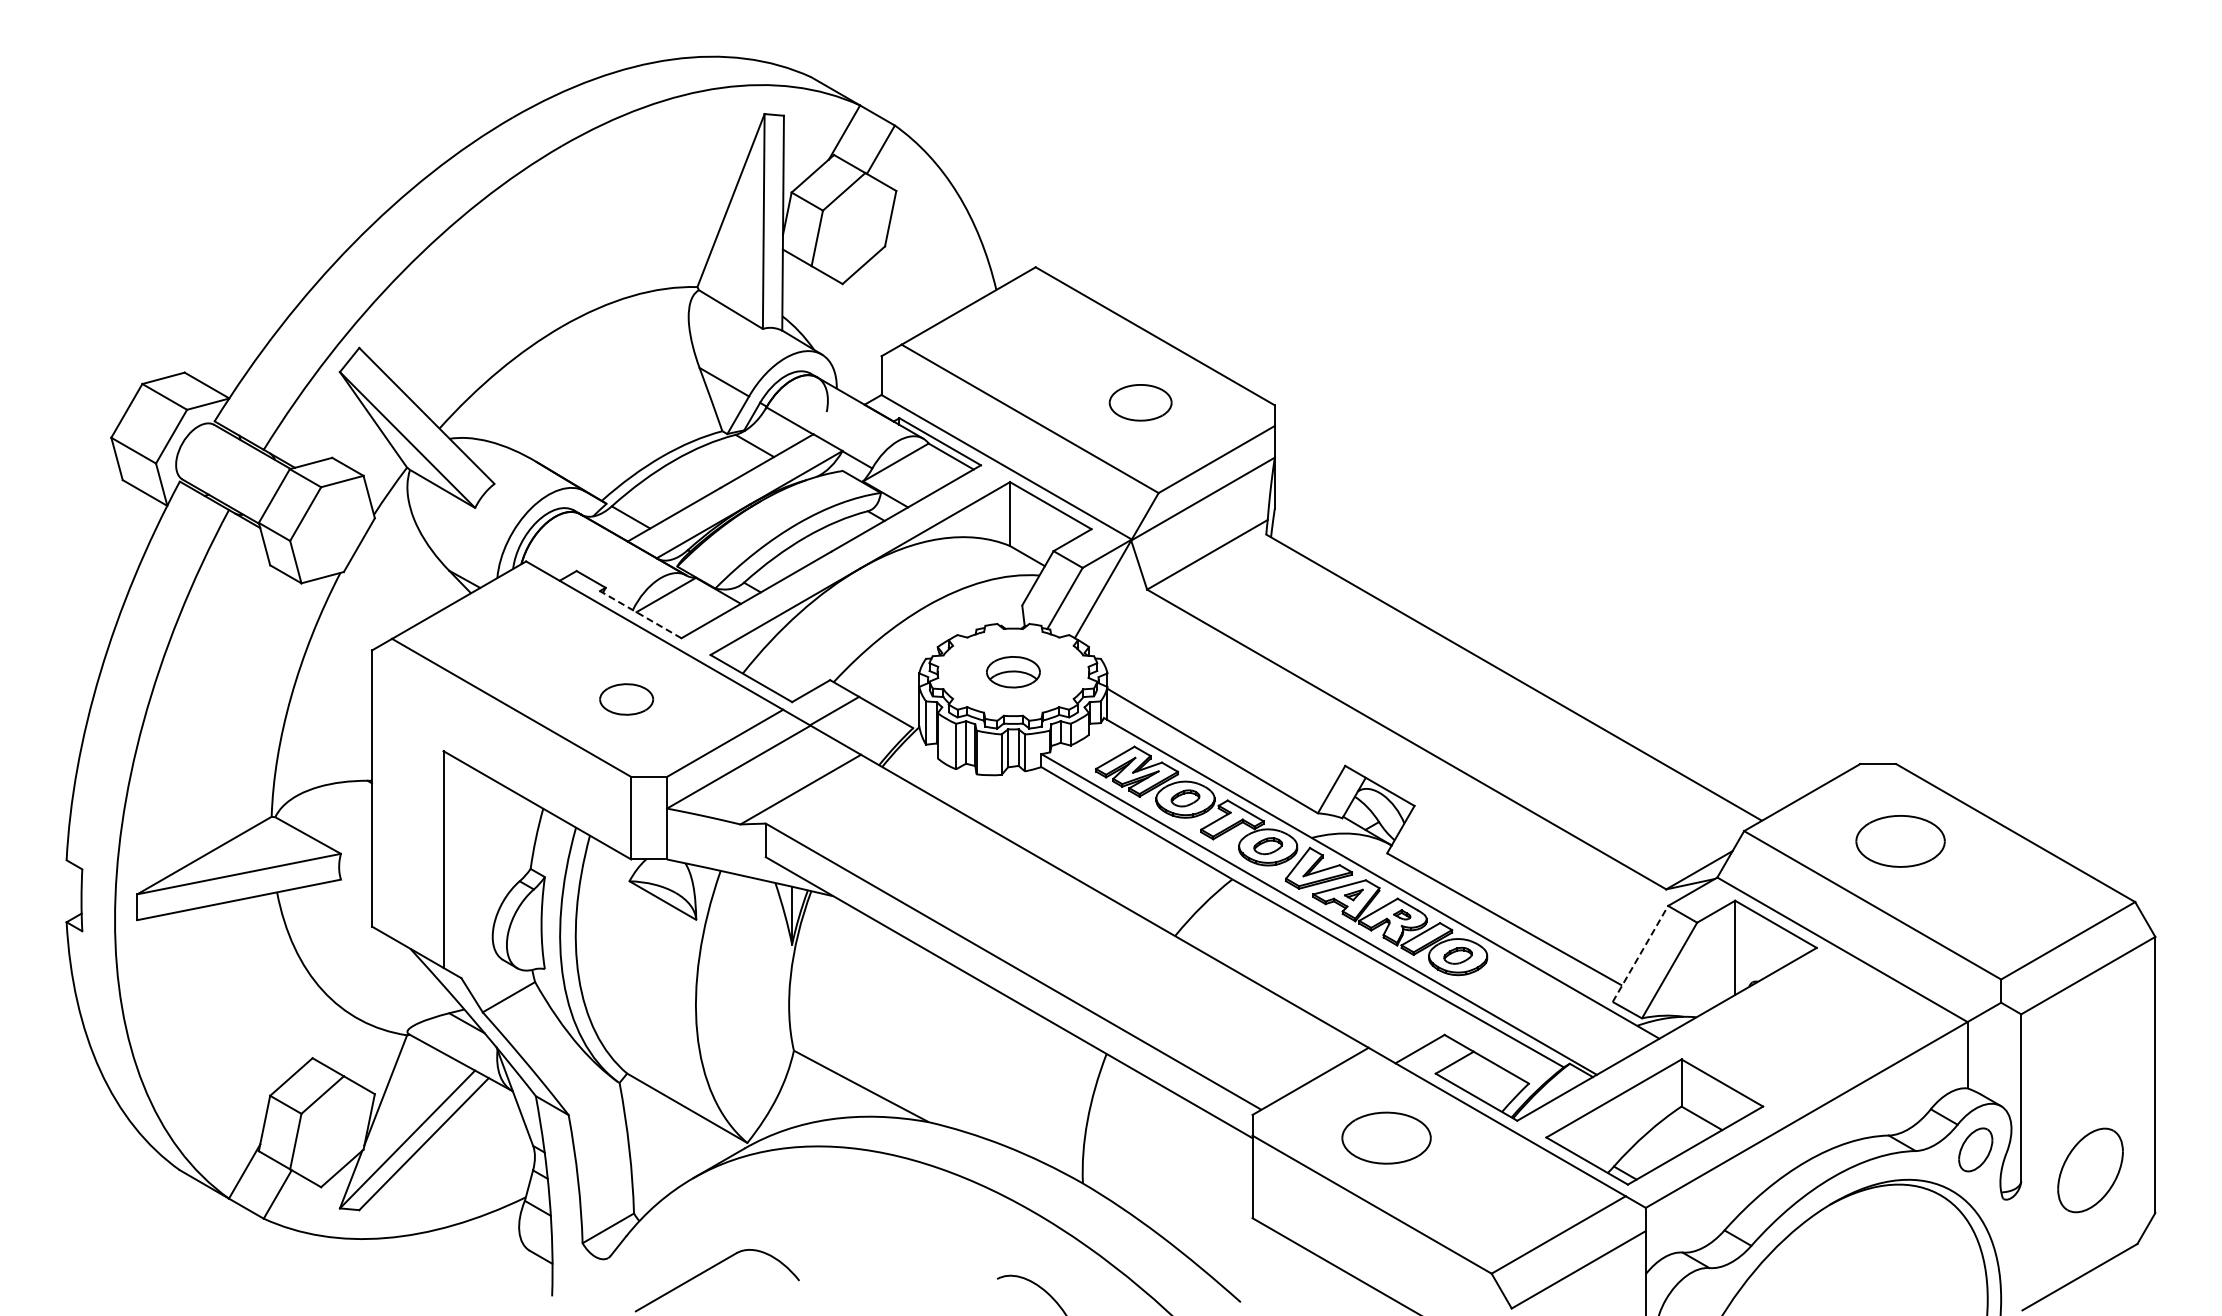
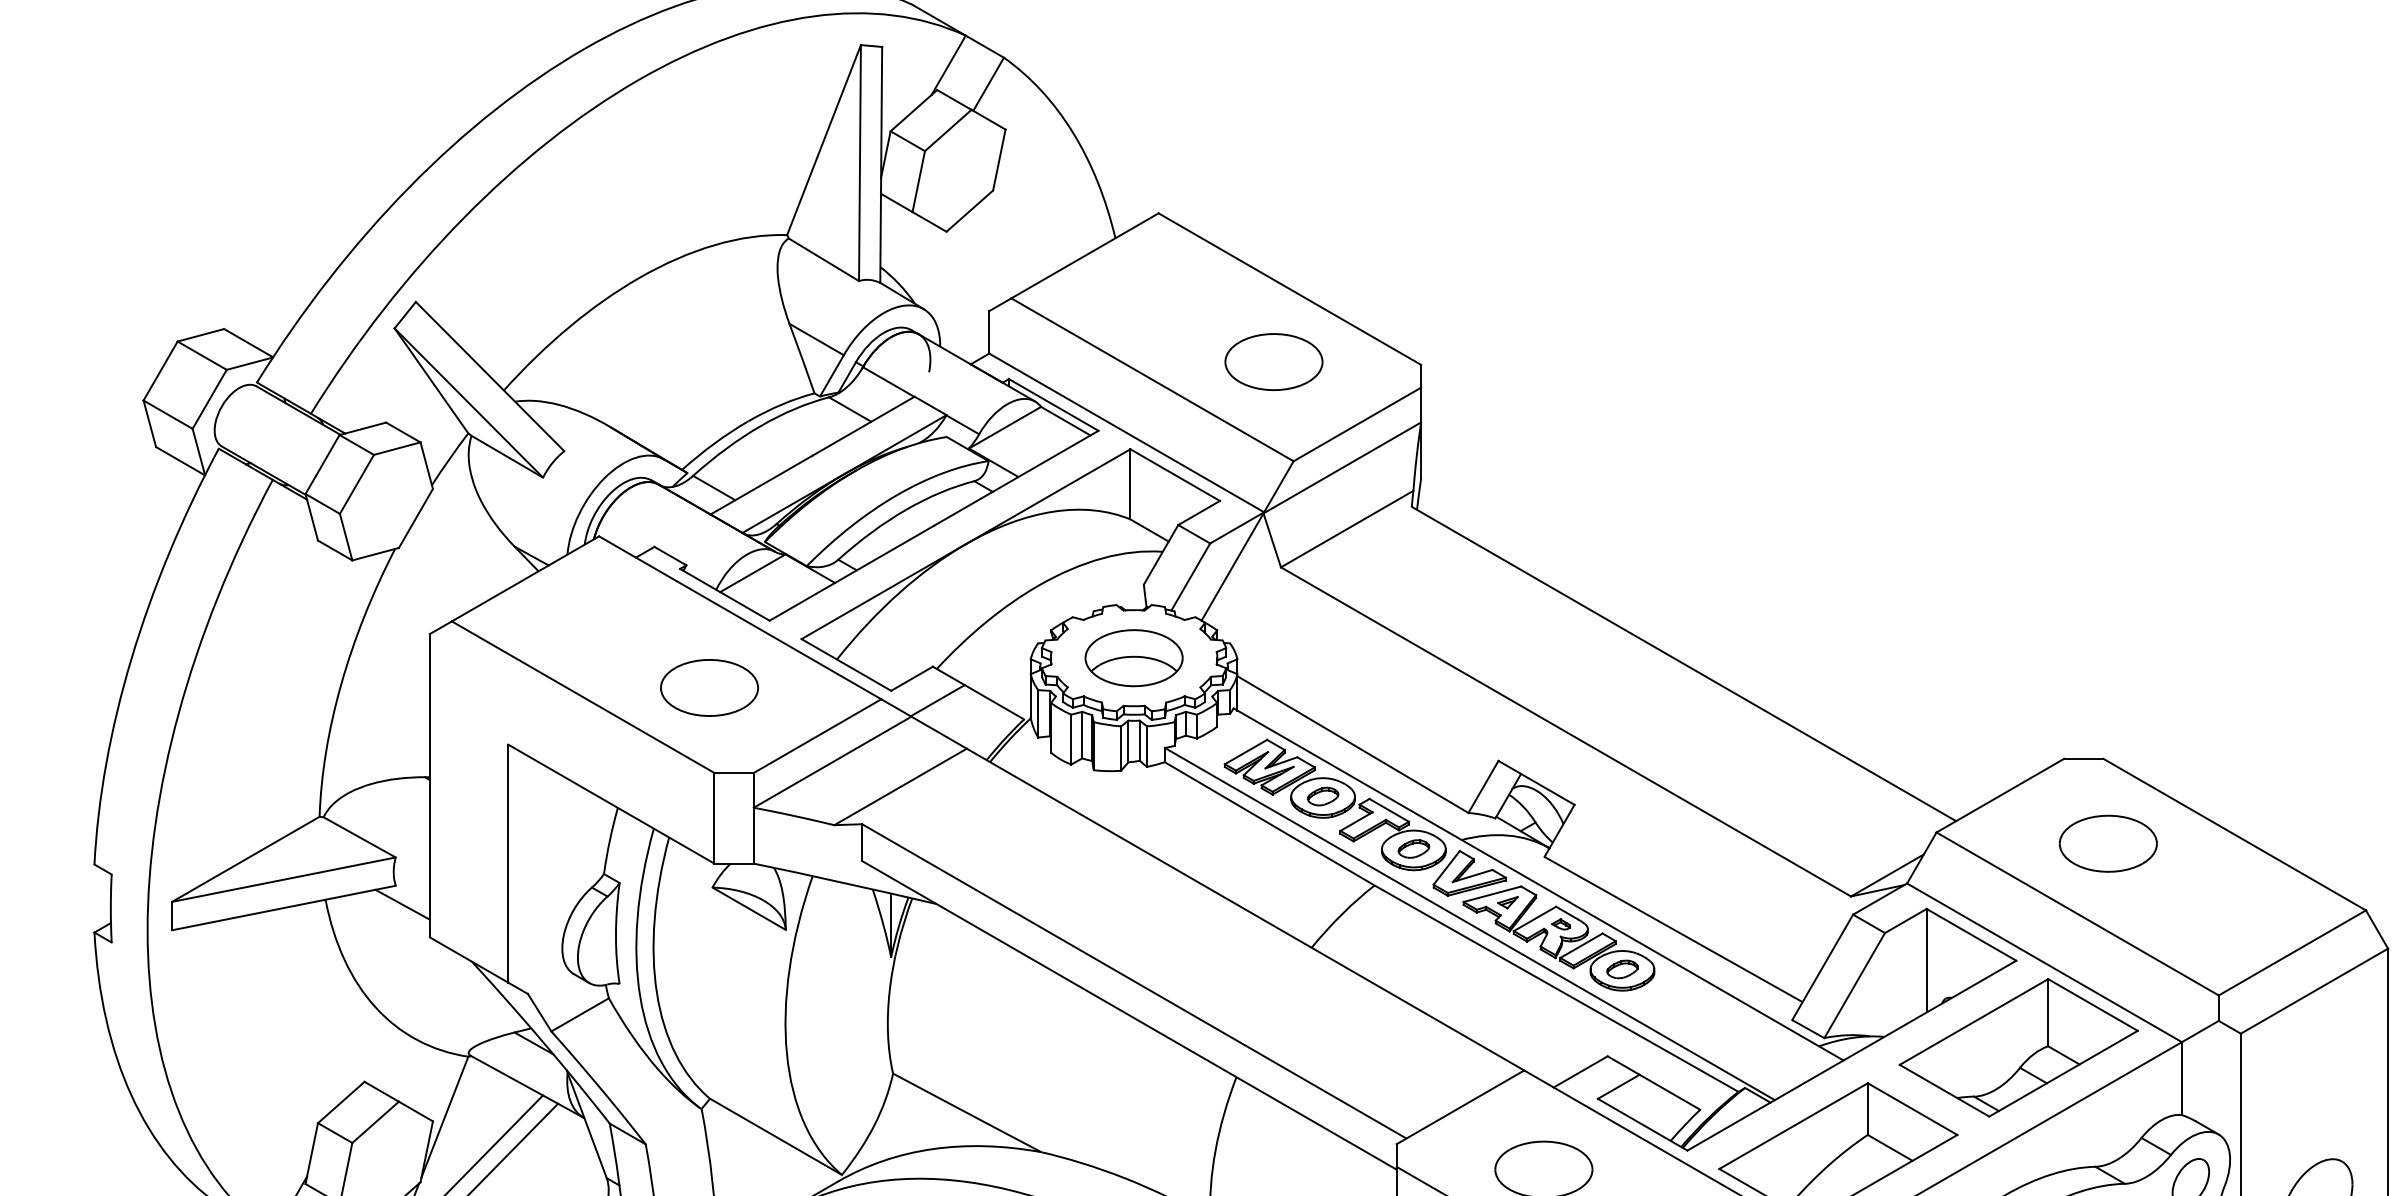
part: (1140, 402) -> (1273, 361), size x1.43
line: (640, 614) -> (724, 594), dashed -> solid
part: (1013, 671) -> (1134, 657), size x1.67
part: (626, 699) -> (709, 687), size x1.67
line: (347, 896) -> (402, 904), added
line: (1640, 953) -> (1822, 966), dashed -> solid
part: (1818, 1026) -> (2018, 1047), added

